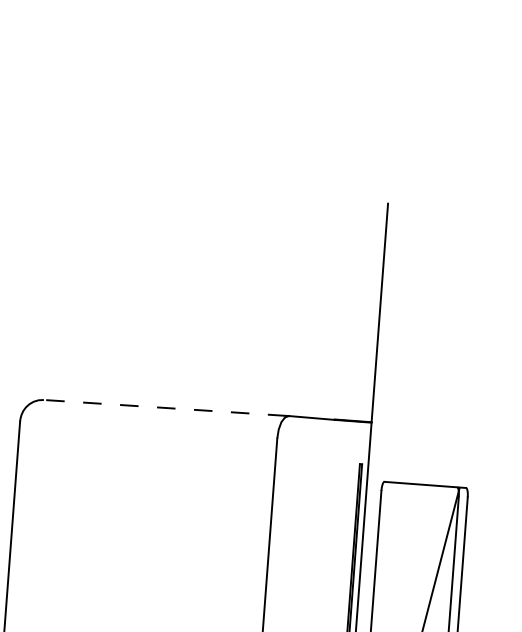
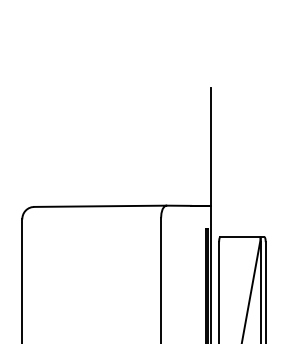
line: (164, 408) -> (99, 206), dashed -> solid

